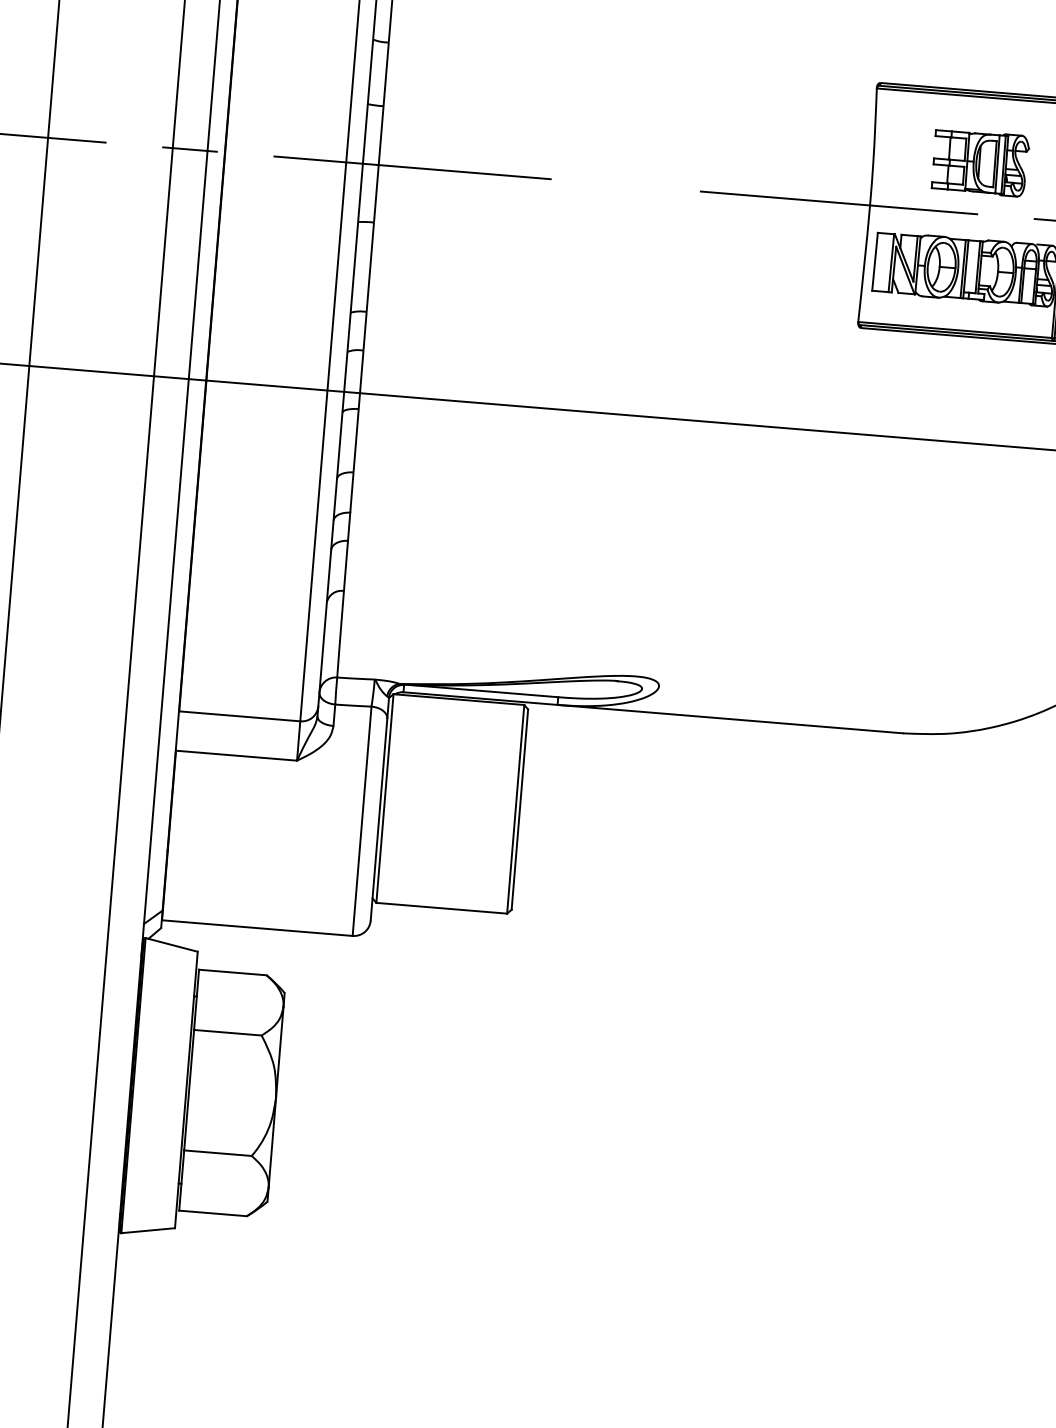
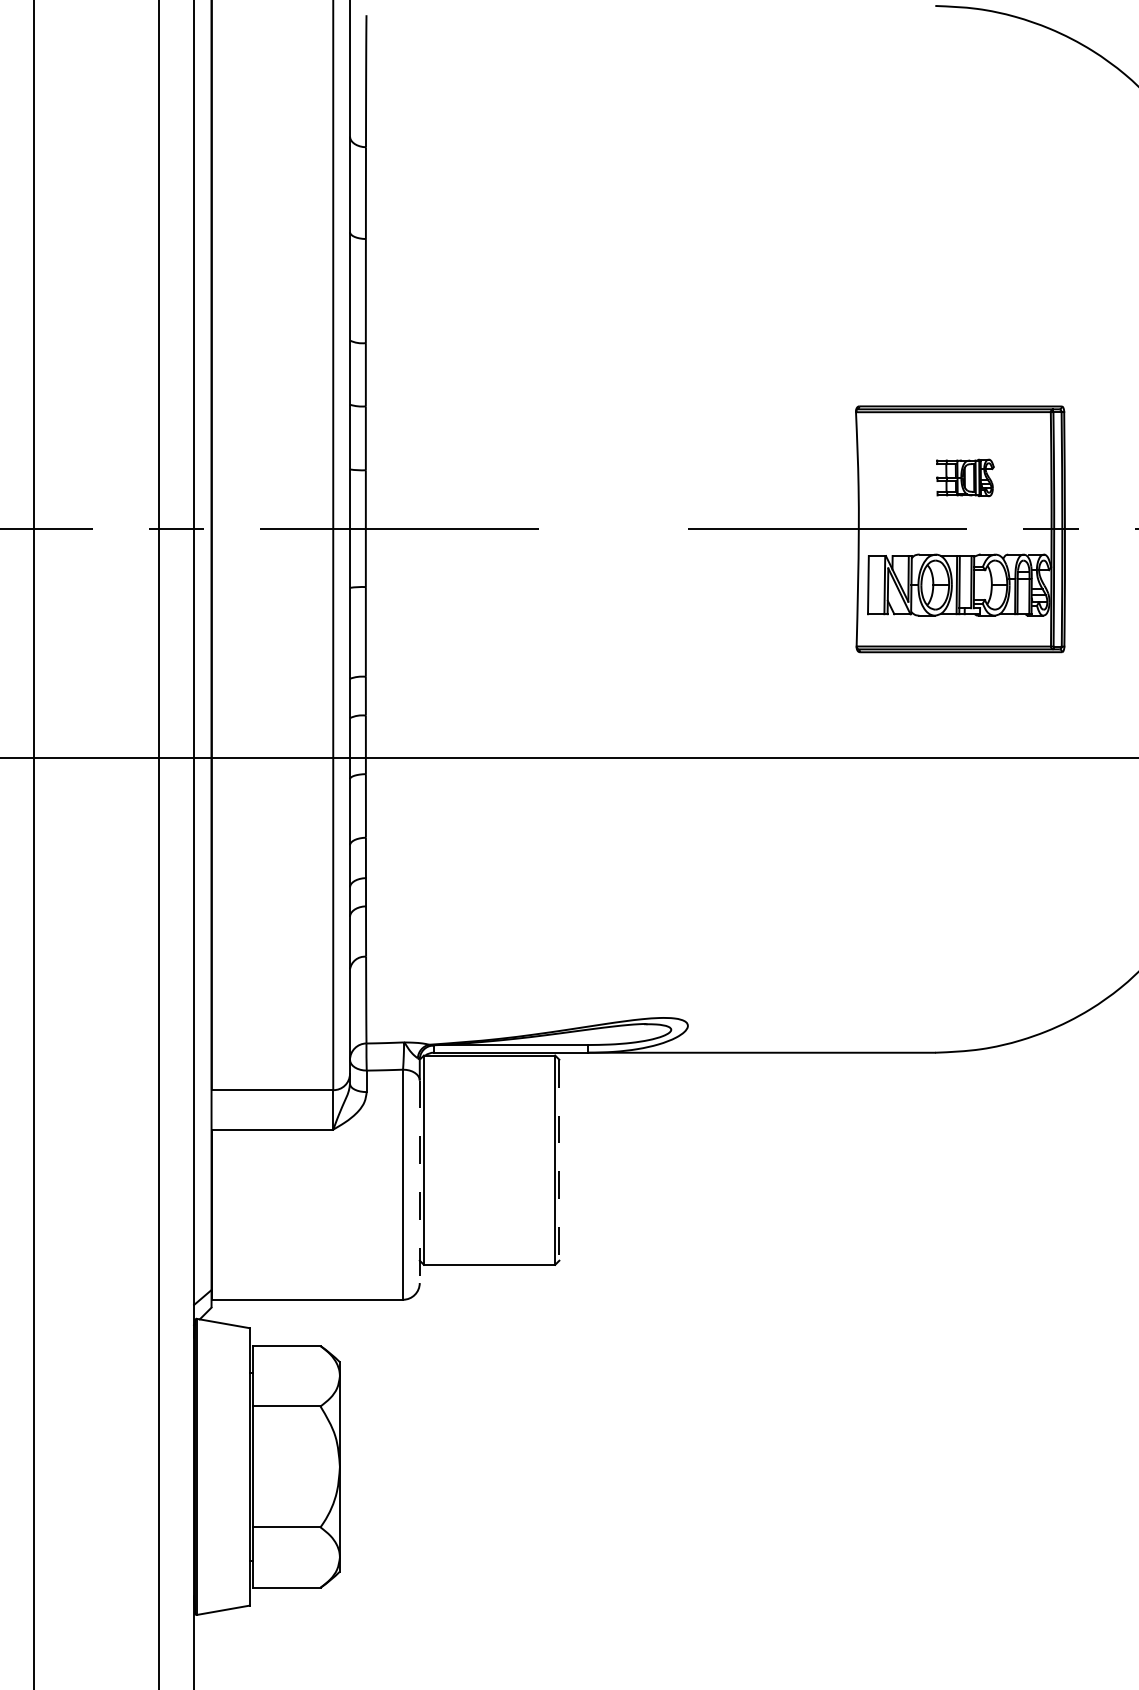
part: (980, 162) -> (965, 477), size x0.6
line: (520, 809) -> (559, 1160), solid -> dashed
line: (378, 820) -> (419, 1182), solid -> dashed

